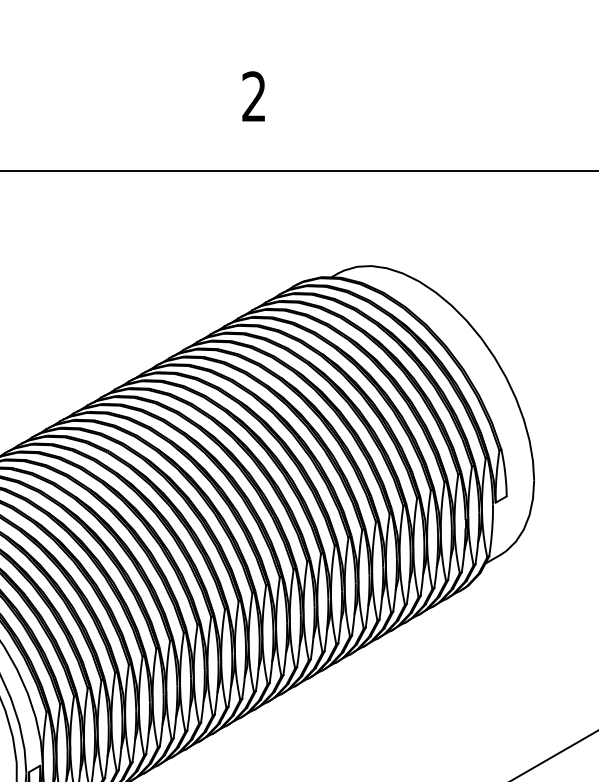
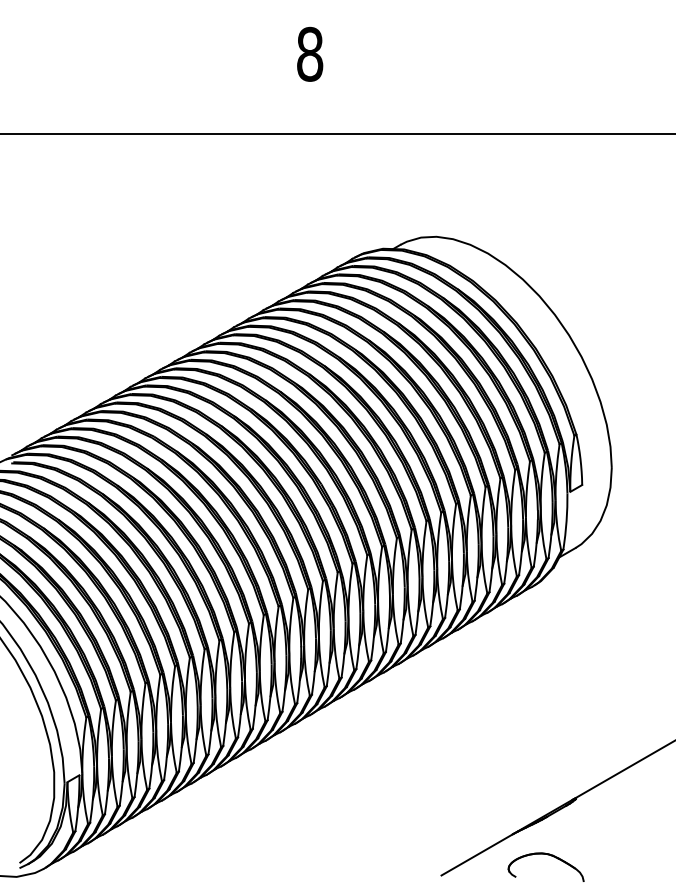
text: (254, 95) -> (310, 53), 2 -> 8

